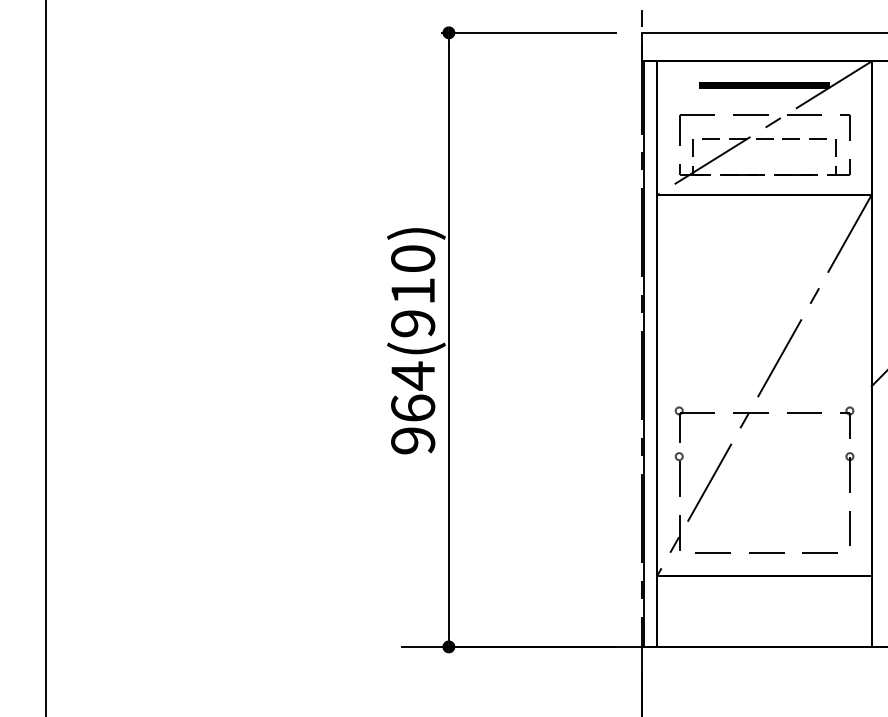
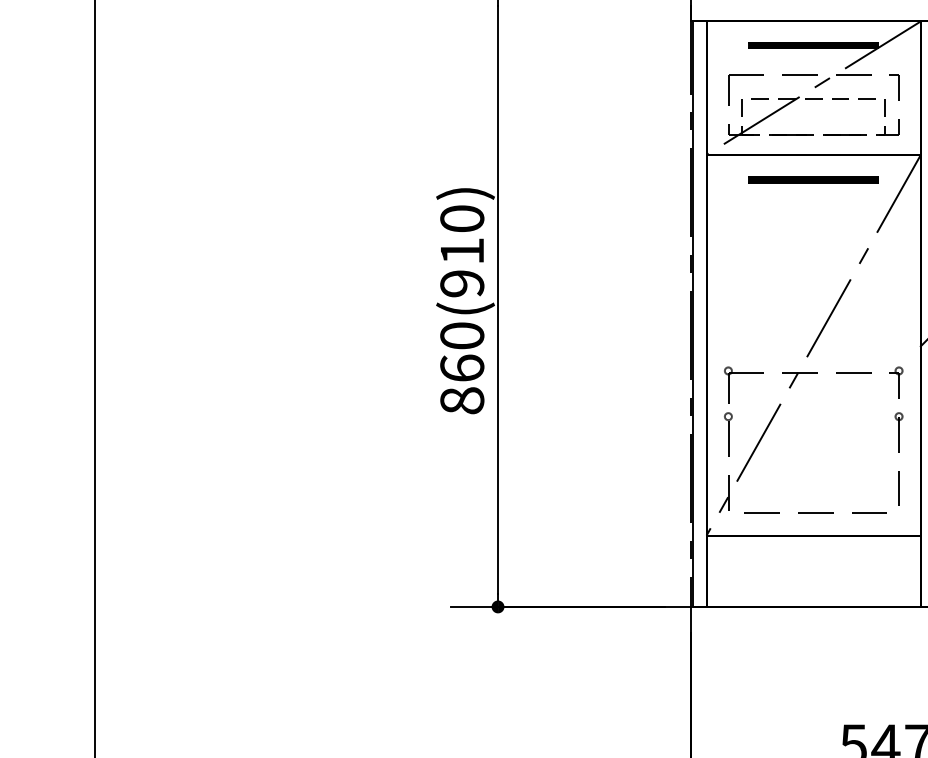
part: (764, 219) -> (813, 179), added
text: (413, 407) -> (462, 367), 964(910) -> 860(910)

